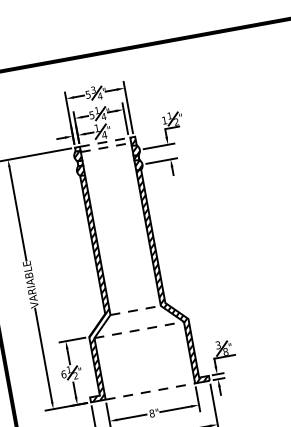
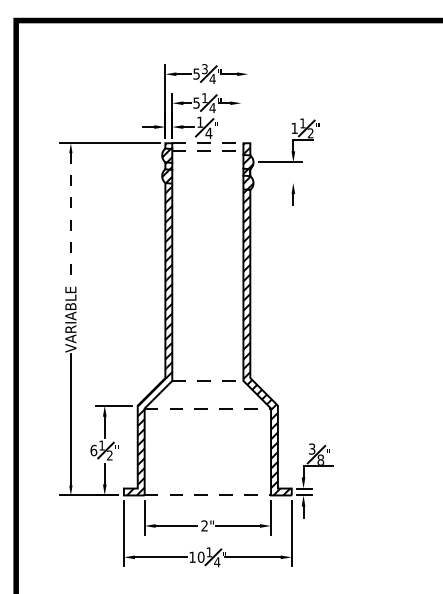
line: (128, 107) -> (248, 101), removed
line: (125, 118) -> (241, 115), removed
line: (161, 161) -> (280, 183), removed
line: (17, 213) -> (70, 219), solid -> dashed
text: (151, 413) -> (204, 525), 8" -> 2"

